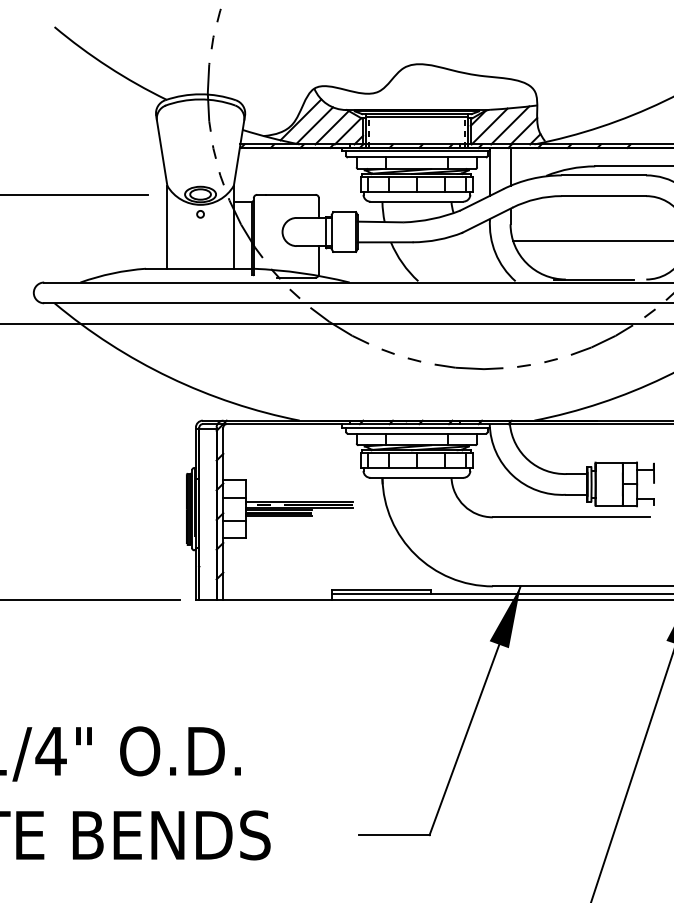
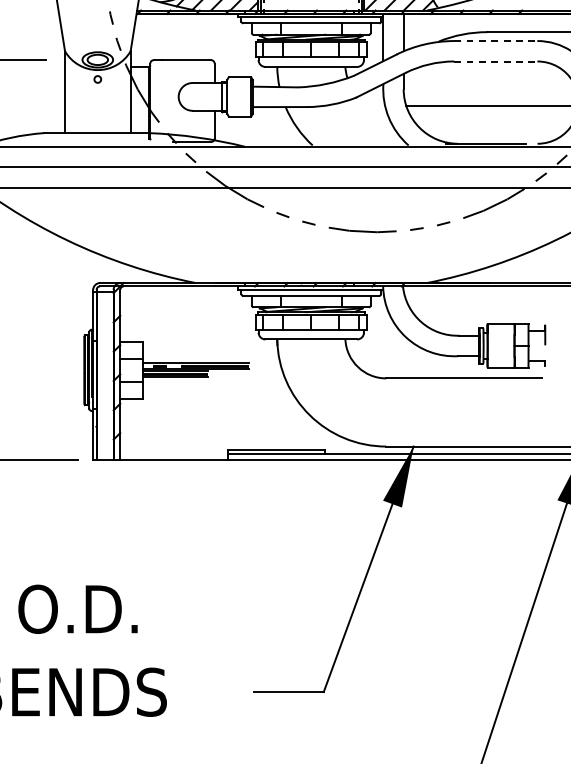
line: (604, 175) -> (496, 41), solid -> dashed
line: (604, 196) -> (496, 61), solid -> dashed

